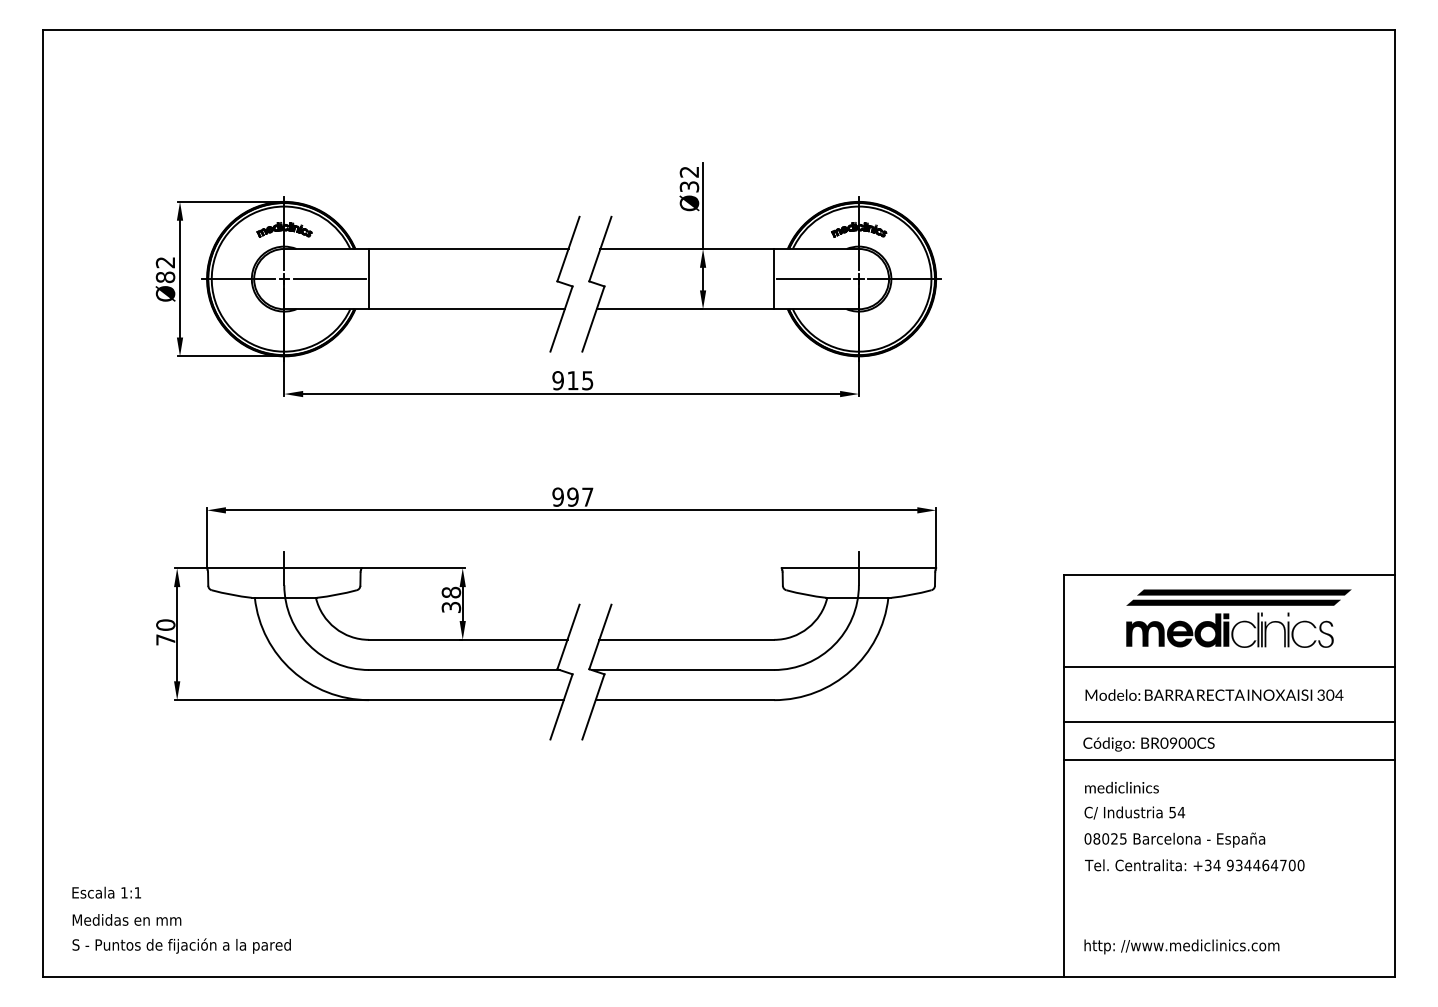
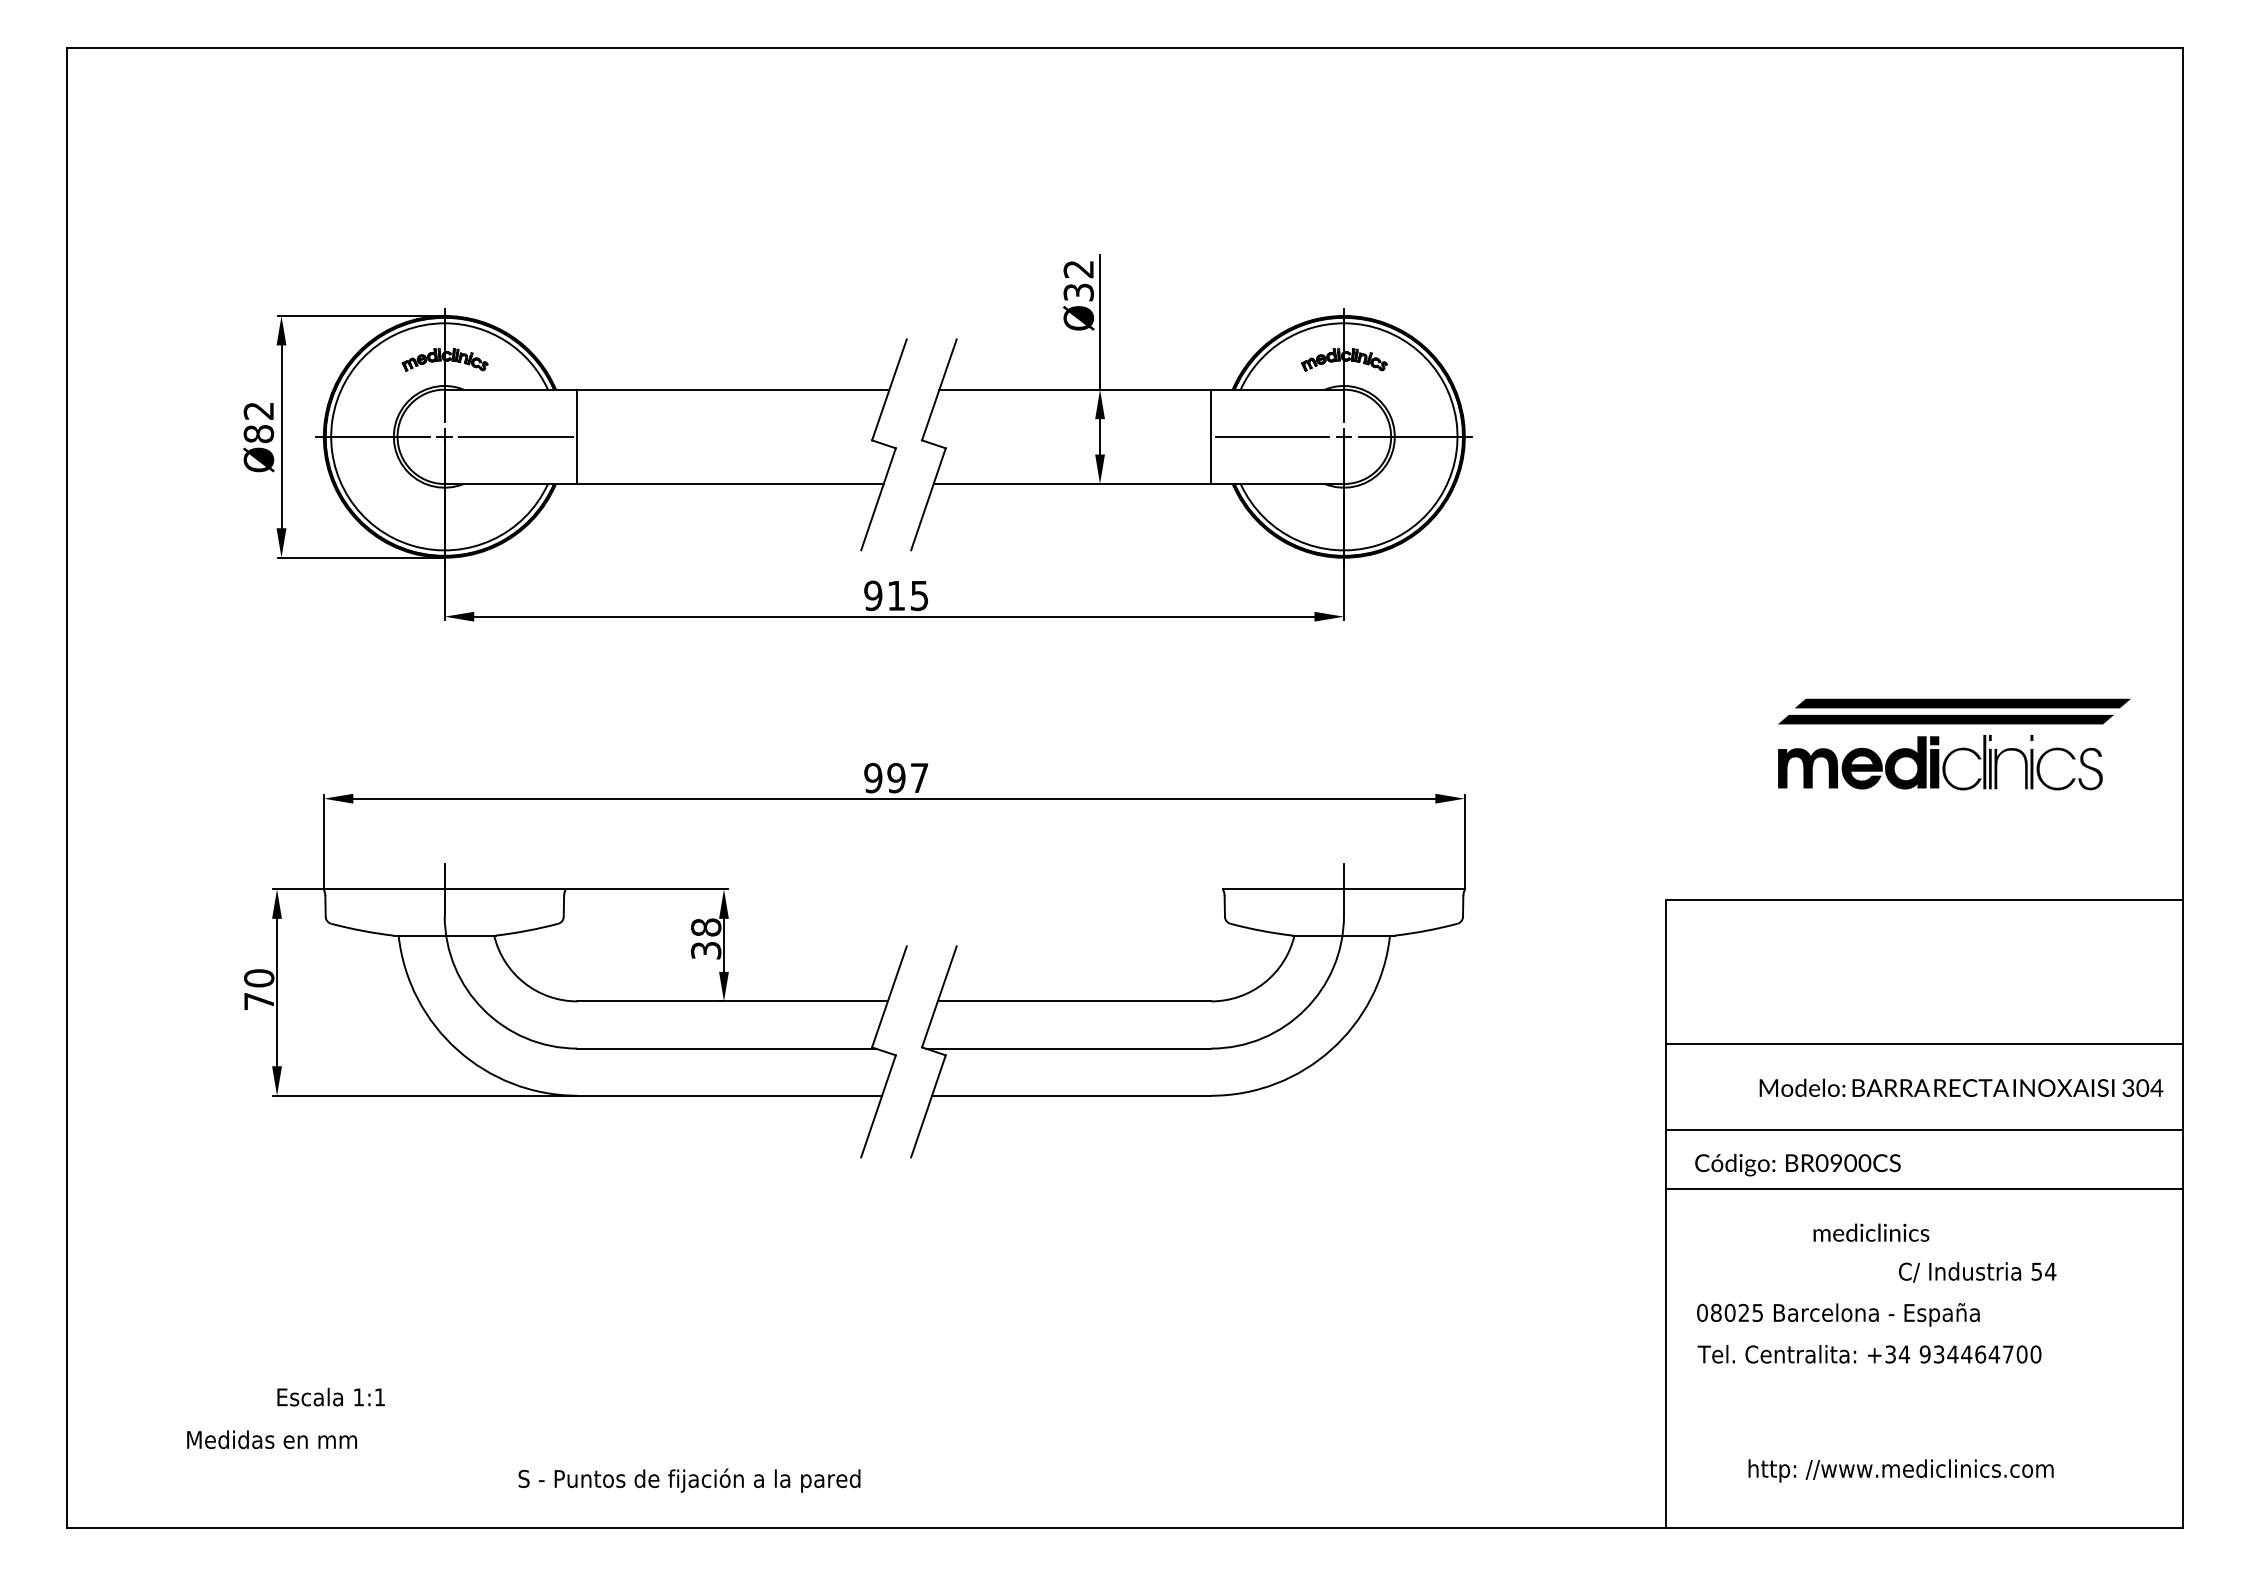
part: (1238, 618) -> (1953, 744), moved
text: (1214, 694) -> (1961, 1086), moved
text: (1121, 787) -> (1870, 1232), moved
text: (1134, 812) -> (1977, 1271), moved
text: (106, 892) -> (330, 1396), moved
text: (126, 919) -> (271, 1439), moved
text: (181, 945) -> (689, 1479), moved
text: (1181, 946) -> (1900, 1470), moved

